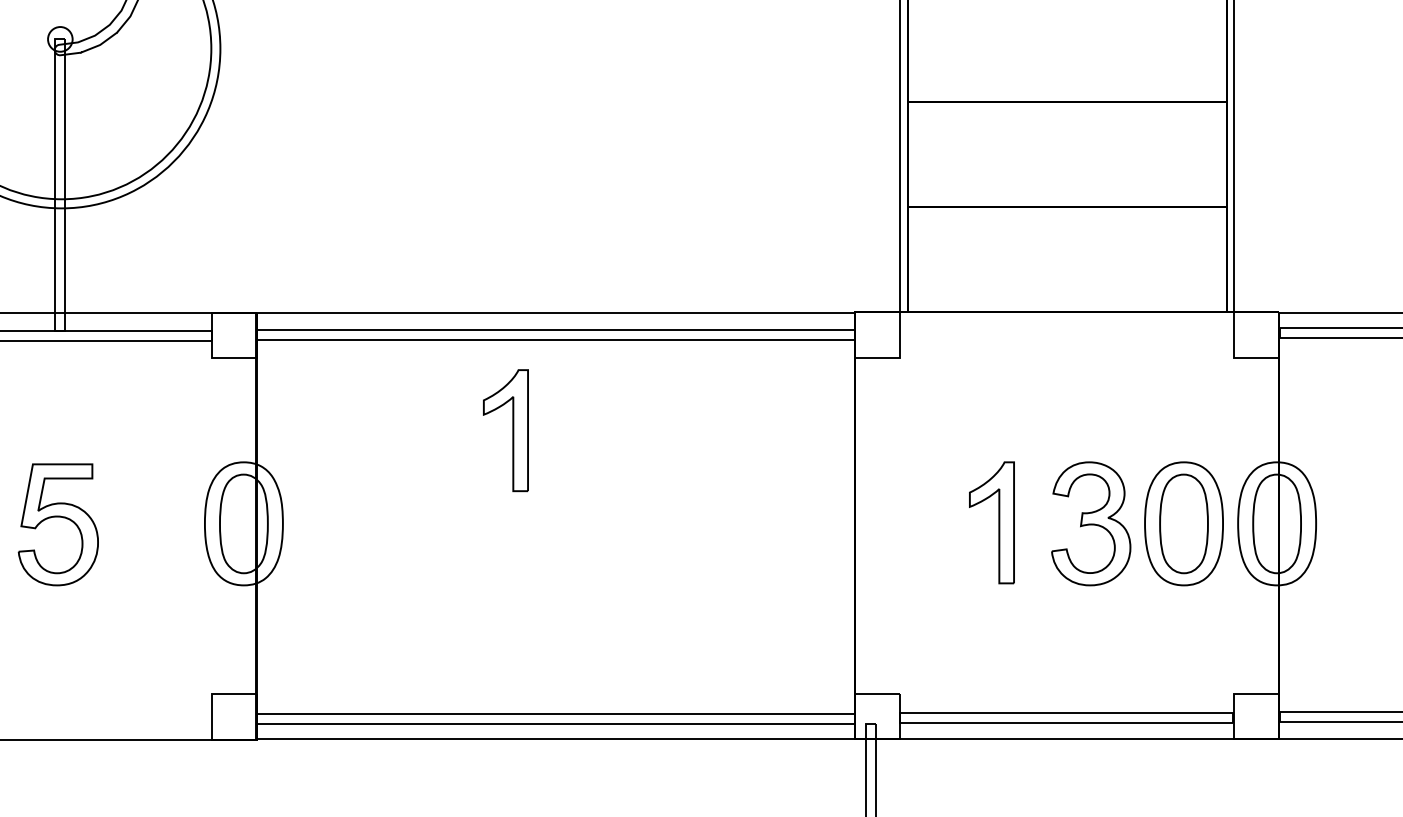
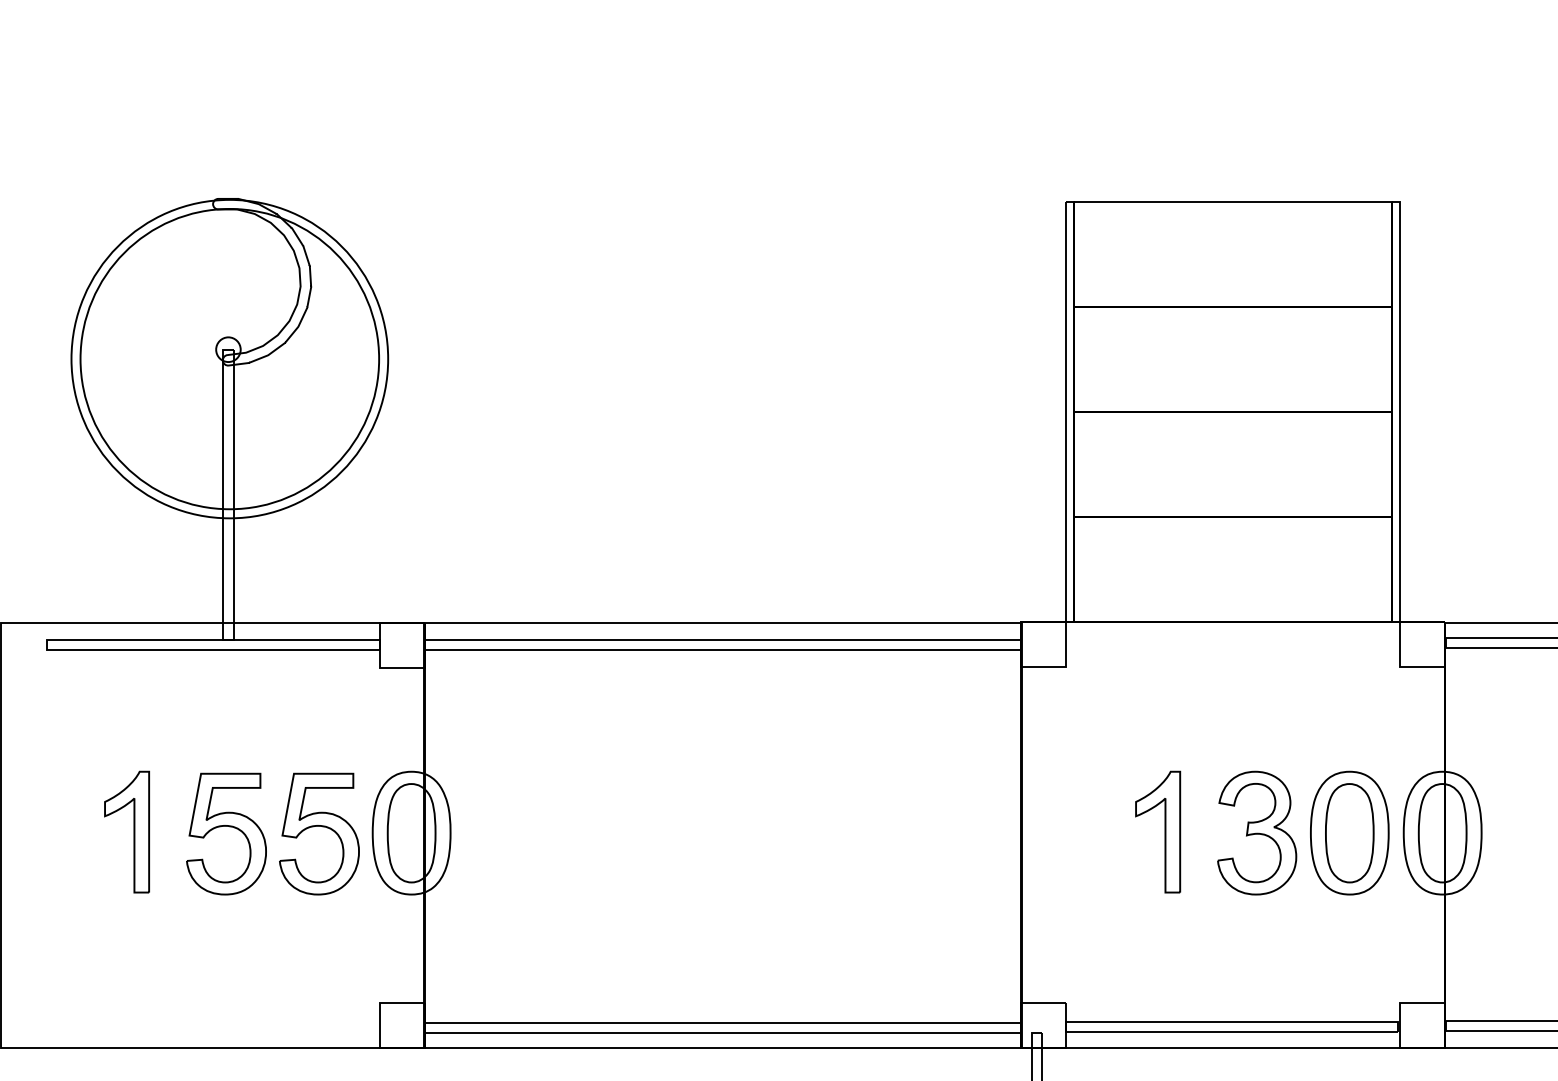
part: (506, 430) -> (673, 739), removed
part: (154, 518) -> (322, 827), added

